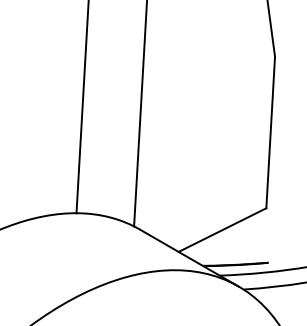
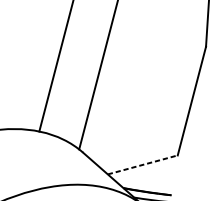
line: (222, 230) -> (142, 165), solid -> dashed

